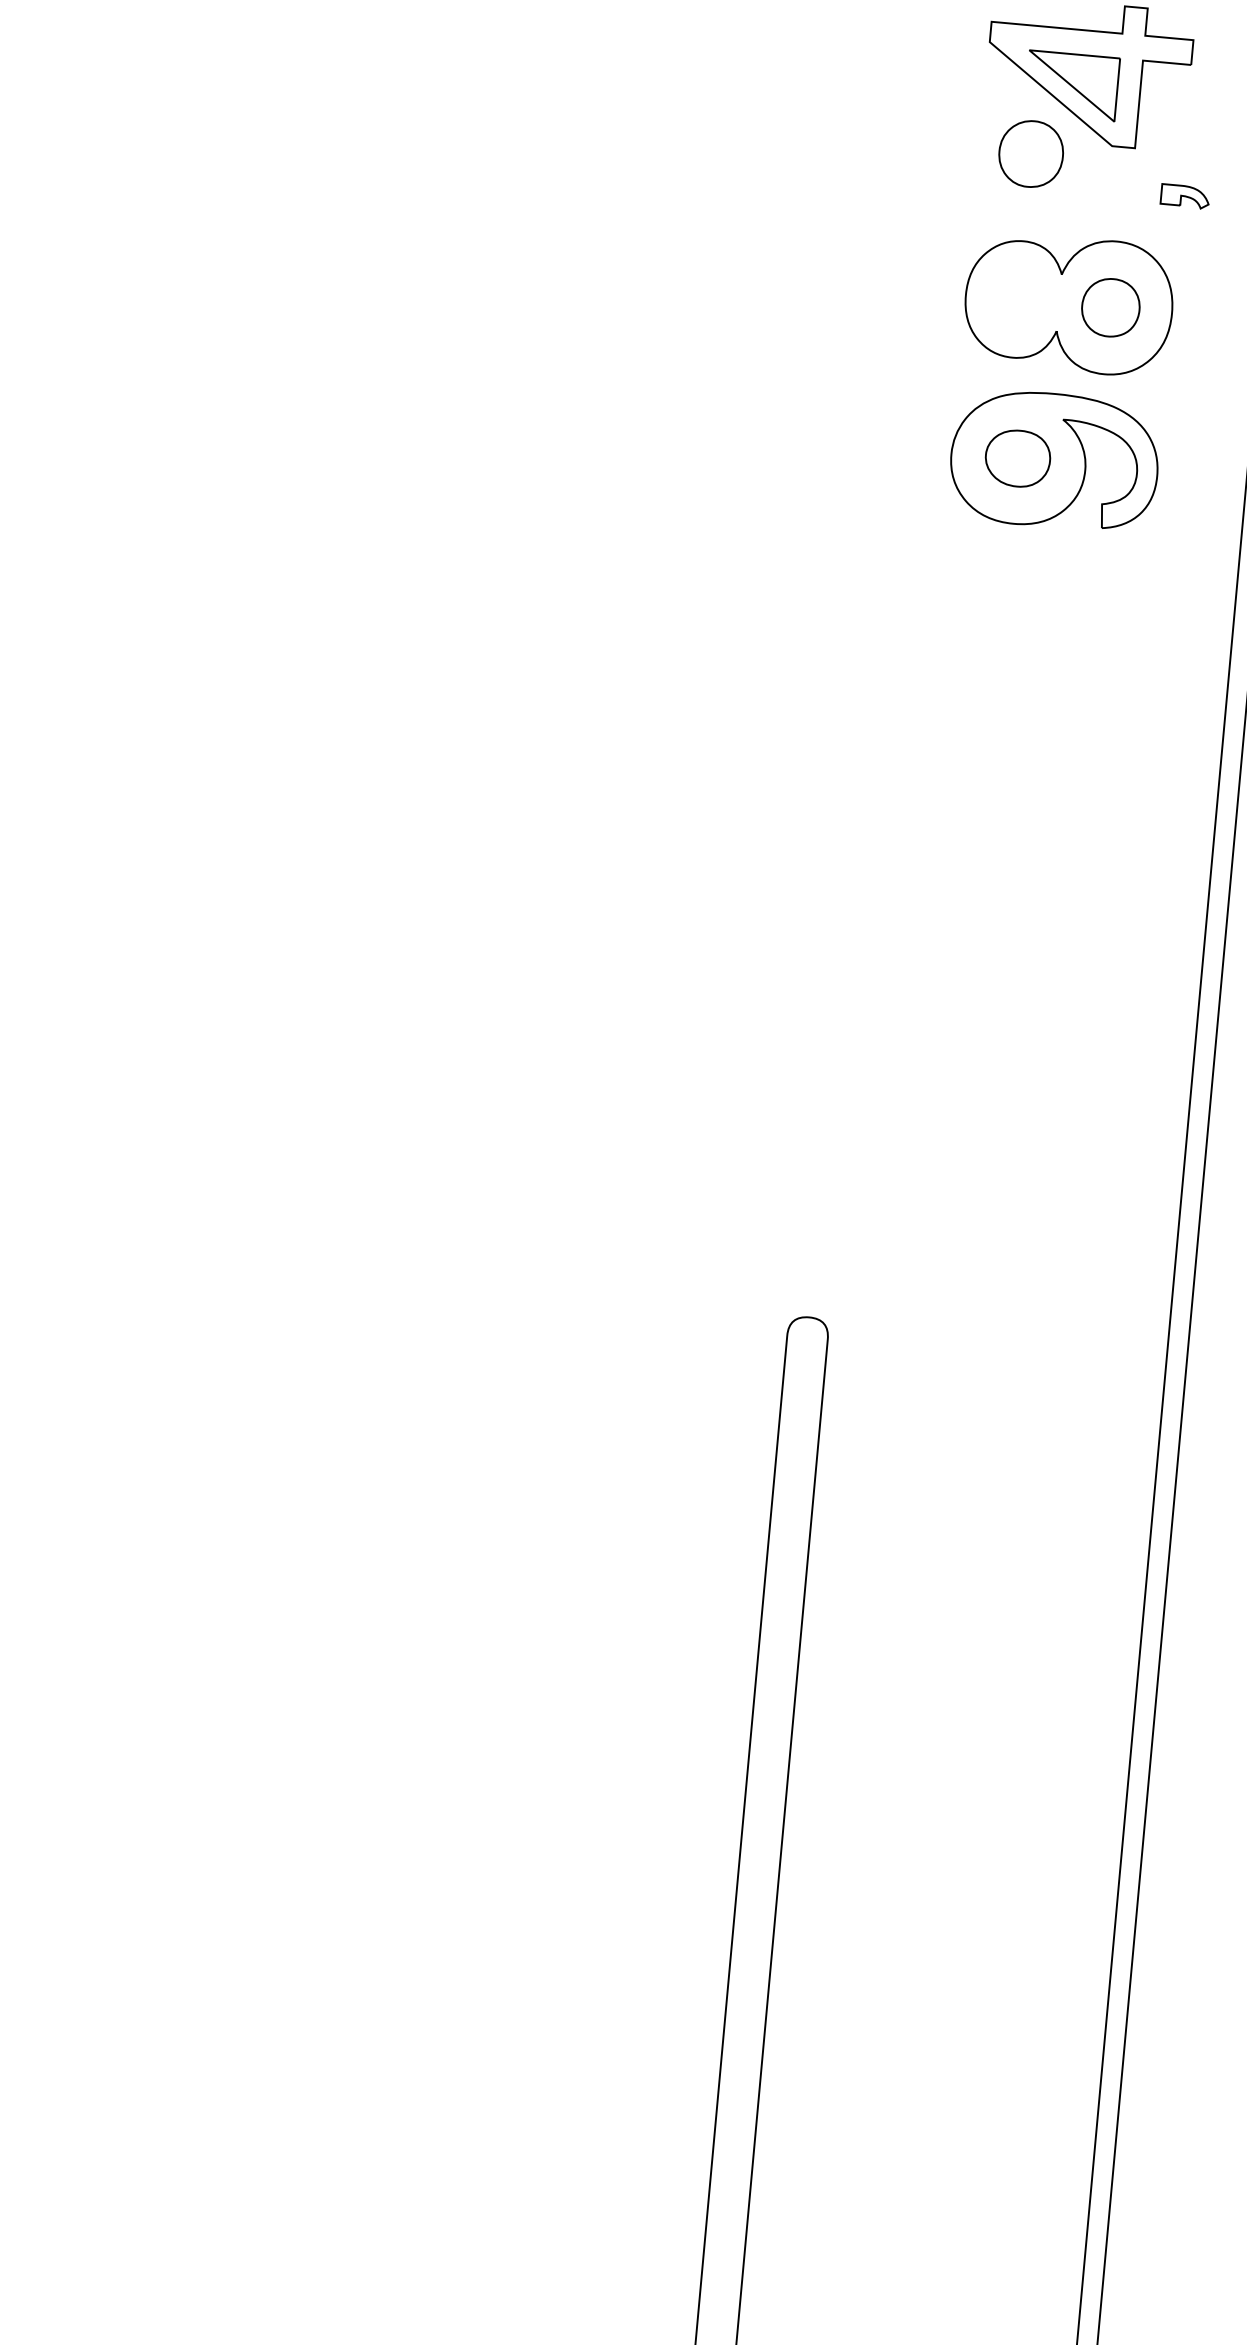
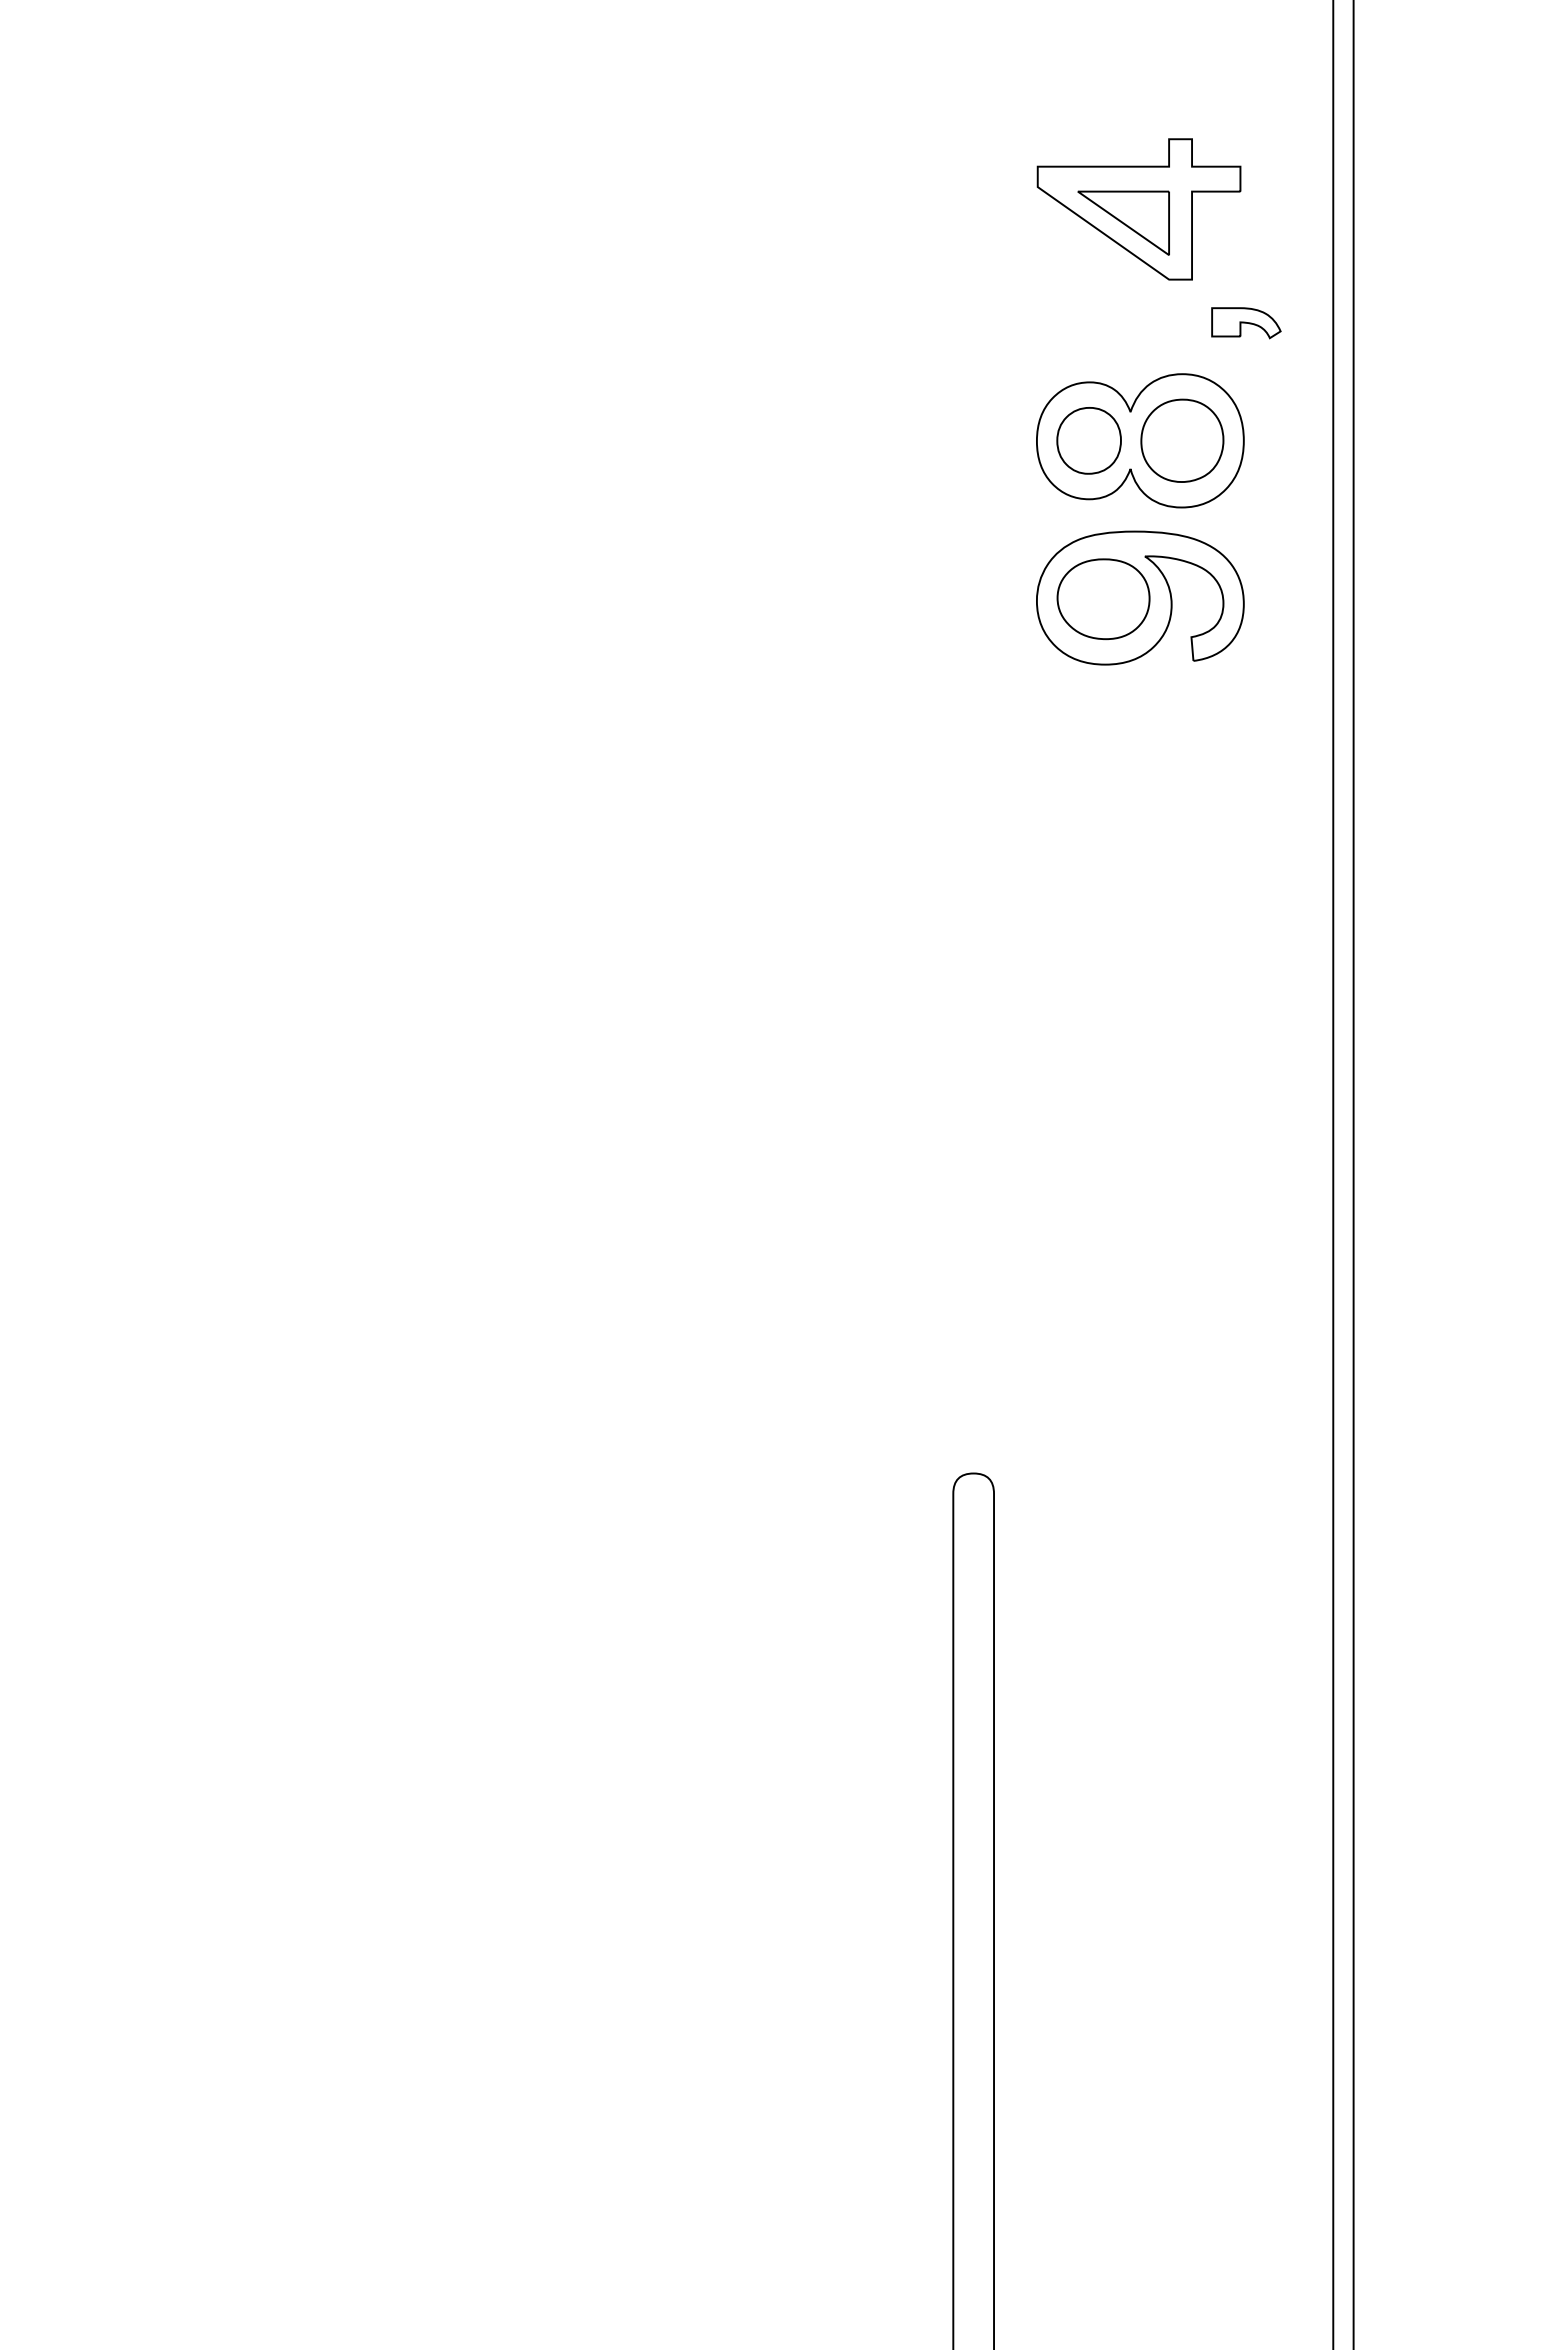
part: (1030, 153) -> (1088, 440), moved
part: (1185, 196) -> (1246, 323), size x1.43
part: (1110, 307) -> (1182, 440), size x1.43
part: (1017, 458) -> (1103, 599), size x1.43

